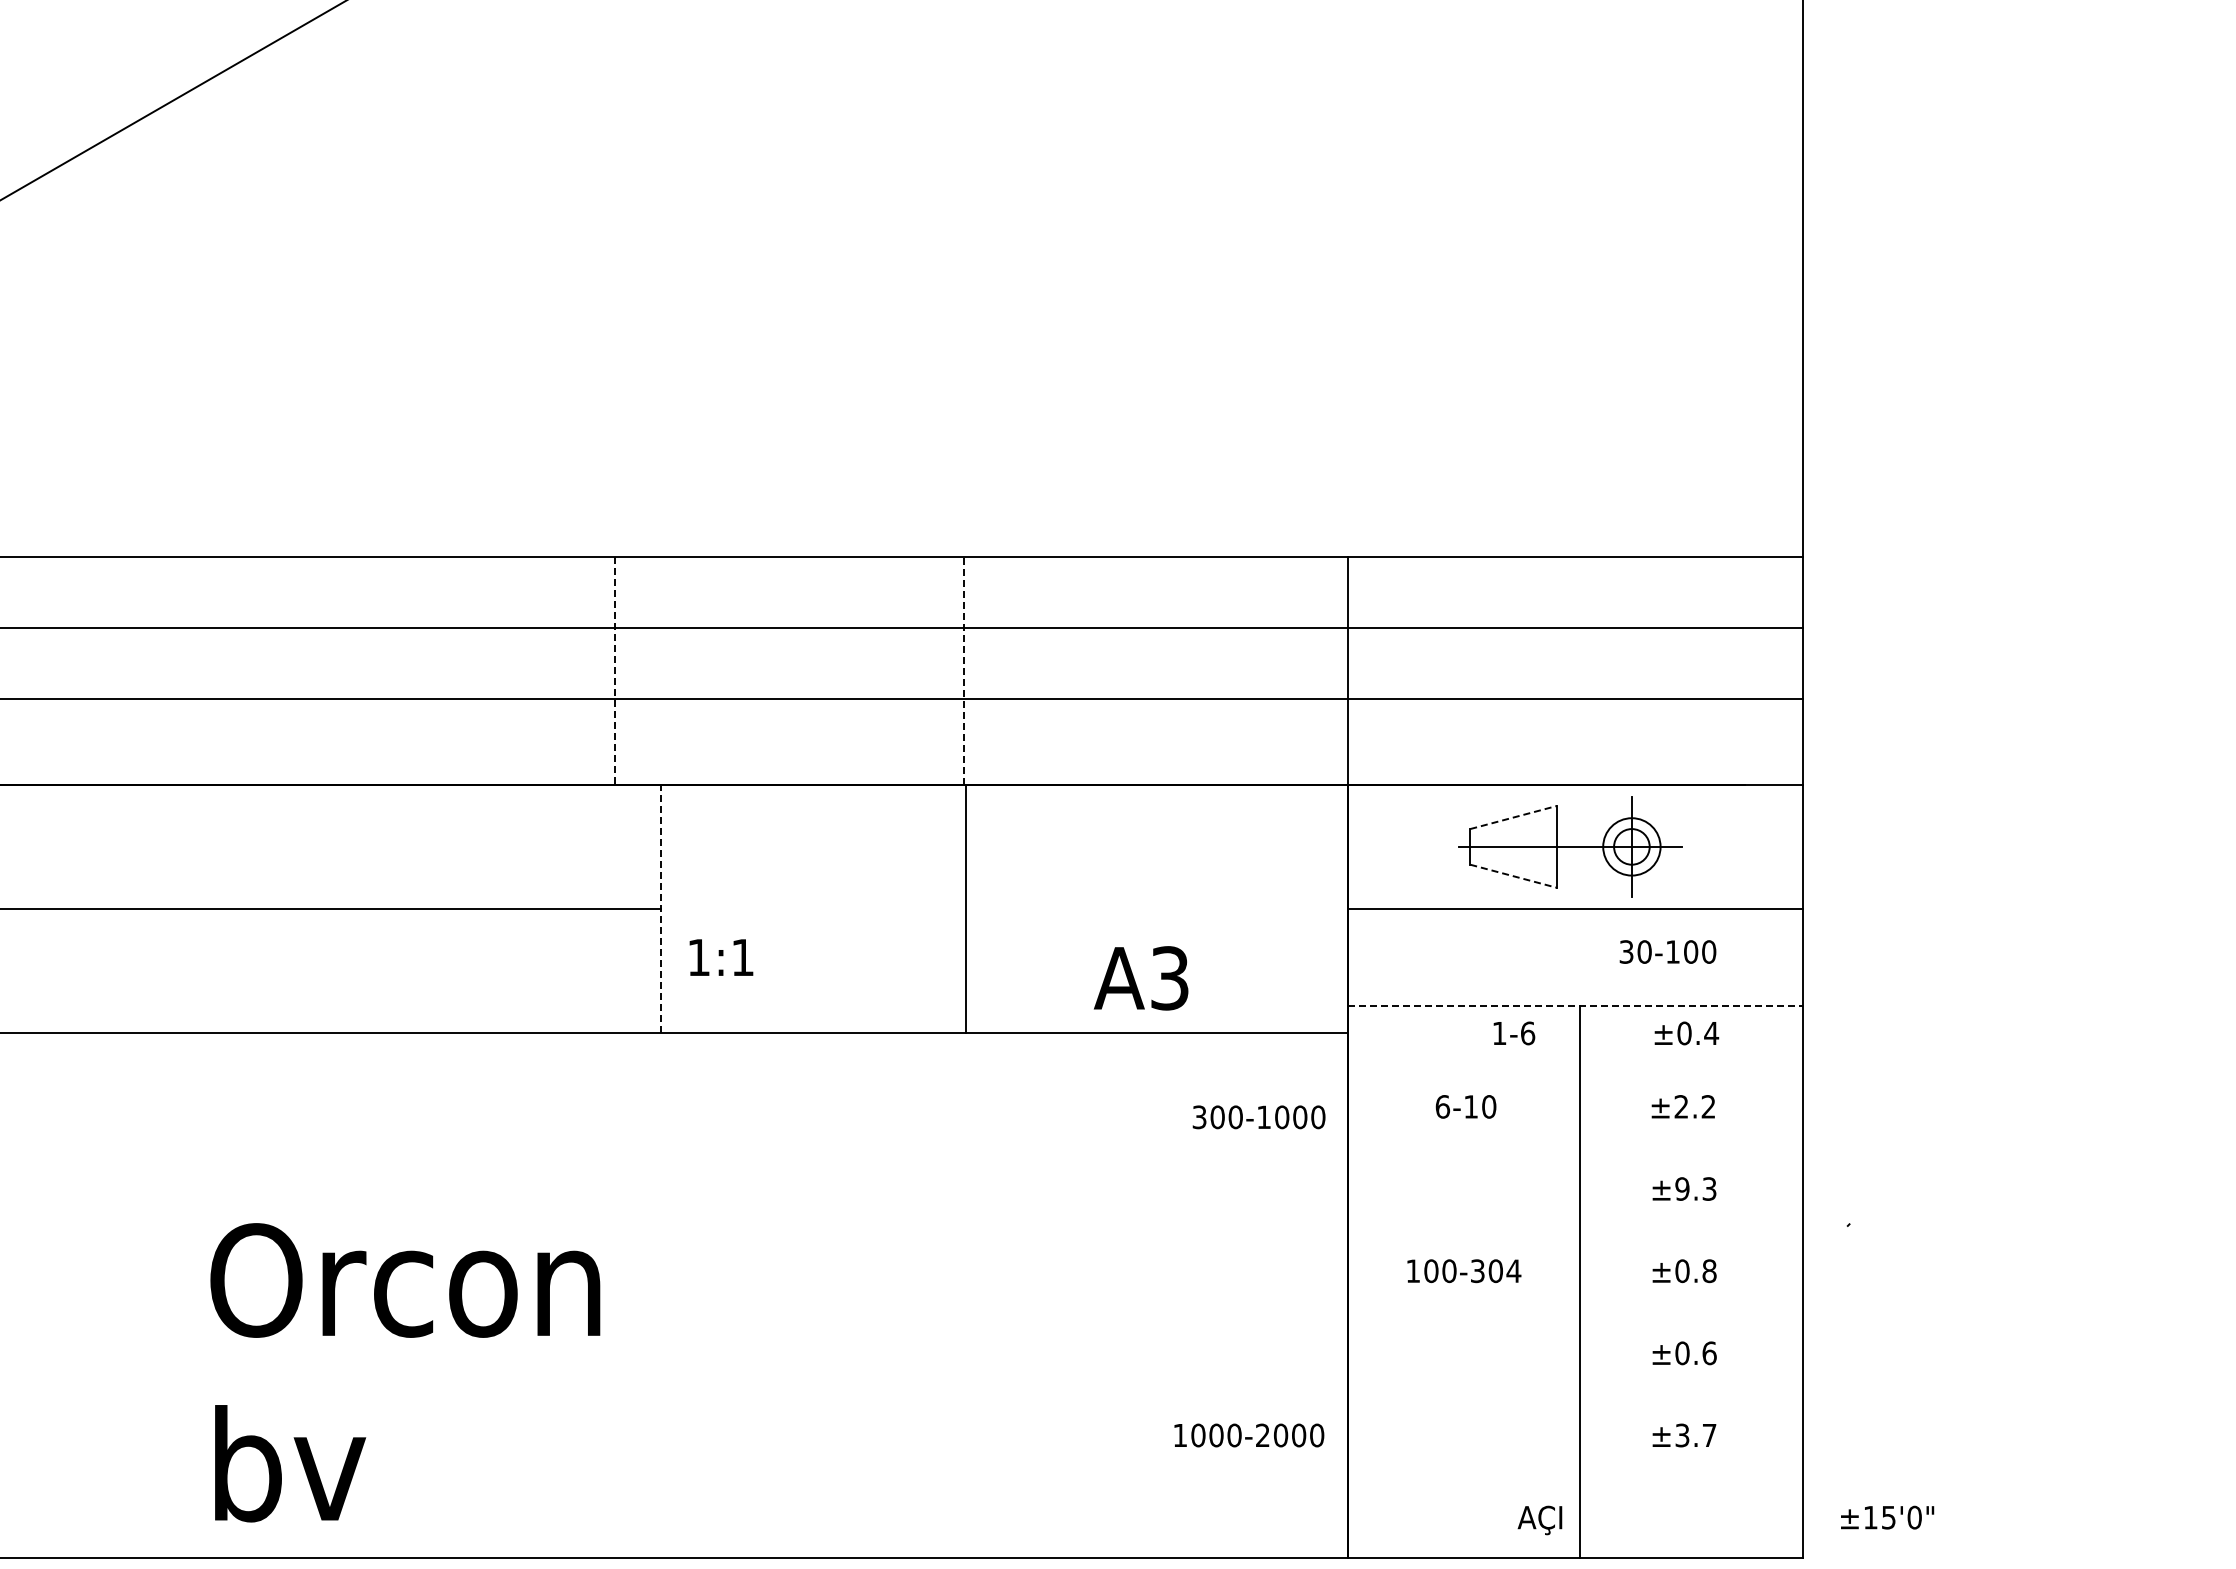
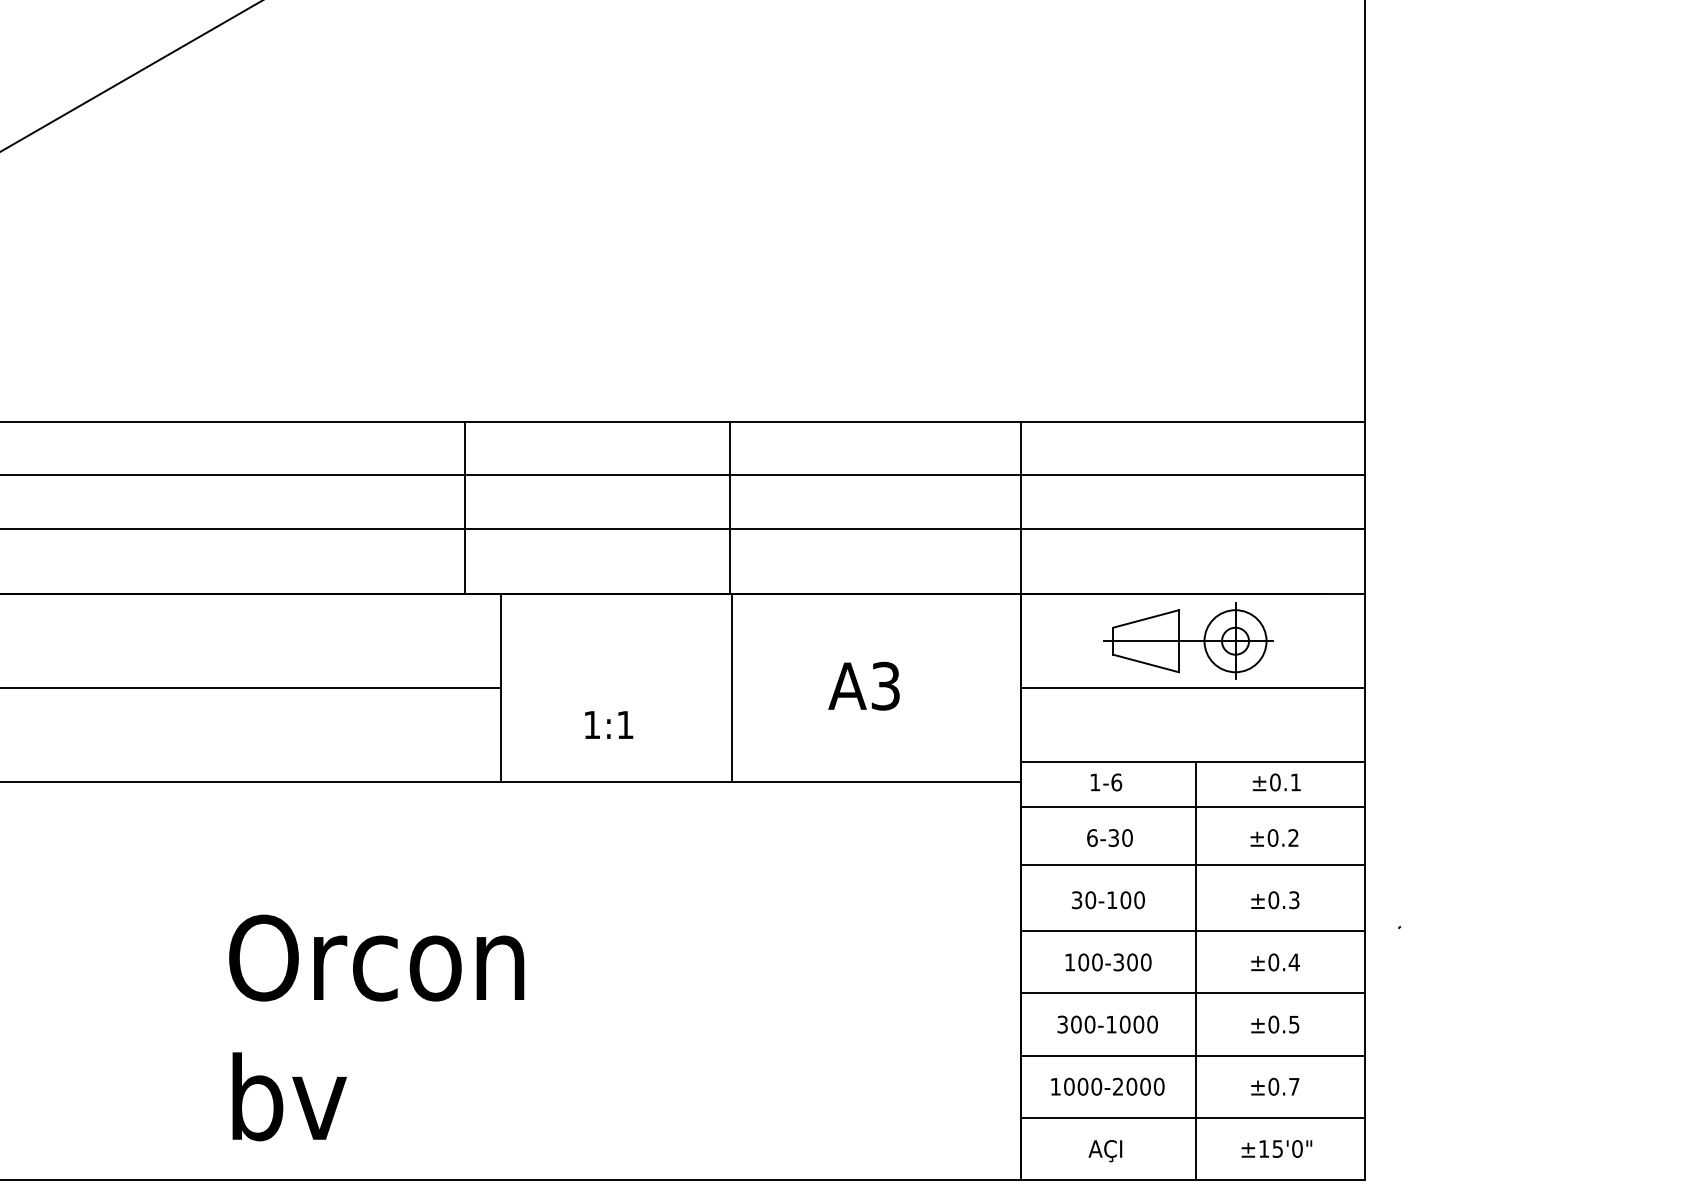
line: (964, 670) -> (730, 507), dashed -> solid
line: (614, 671) -> (465, 508), dashed -> solid
line: (1513, 817) -> (1145, 618), dashed -> solid
circle: (1631, 846) -> (1235, 640), size x1.43
line: (1513, 876) -> (1145, 663), dashed -> solid
line: (661, 908) -> (500, 687), dashed -> solid
text: (1667, 951) -> (1108, 899), moved
text: (721, 957) -> (609, 724), moved
text: (1140, 978) -> (863, 686), moved
line: (1575, 1005) -> (1192, 761), dashed -> solid
text: (1514, 1033) -> (1106, 782), moved
text: (1711, 1033) -> (1295, 782), ±0.4 -> ±0.1
line: (1574, 1065) -> (1192, 806), added
text: (1470, 1106) -> (1113, 837), 6-10 -> 6-30
text: (1681, 1106) -> (1273, 837), ±2.2 -> ±0.2
text: (1258, 1117) -> (1107, 1024), moved
line: (1574, 1142) -> (1192, 865), added
text: (1682, 1188) -> (1273, 899), ±9.3 -> ±0.3
line: (1574, 1229) -> (1192, 930), added
text: (1513, 1271) -> (1145, 962), 100-304 -> 100-300
text: (1709, 1271) -> (1294, 962), ±0.8 -> ±0.4
line: (1574, 1312) -> (1192, 993), added
text: (1709, 1353) -> (1294, 1024), ±0.6 -> ±0.5
text: (405, 1372) -> (376, 1027), moved
line: (1574, 1394) -> (1192, 1055), added
text: (1249, 1435) -> (1108, 1086), moved
text: (1682, 1435) -> (1273, 1086), ±3.7 -> ±0.7
line: (1574, 1476) -> (1192, 1117), added
text: (1887, 1517) -> (1276, 1148), moved
text: (1539, 1520) -> (1105, 1151), moved

